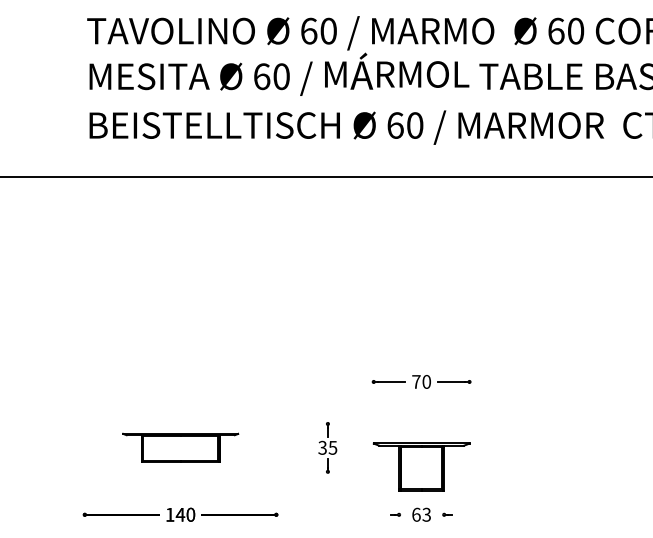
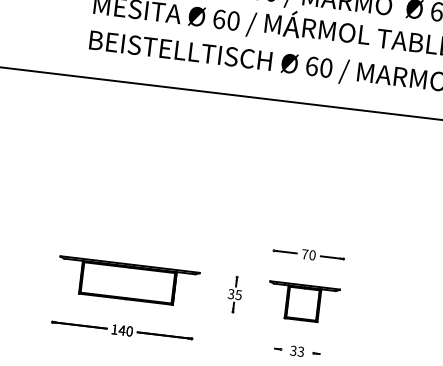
part: (180, 447) -> (128, 281), size x1.67
part: (421, 466) -> (303, 302), moved
text: (416, 514) -> (293, 350), 63 -> 33

